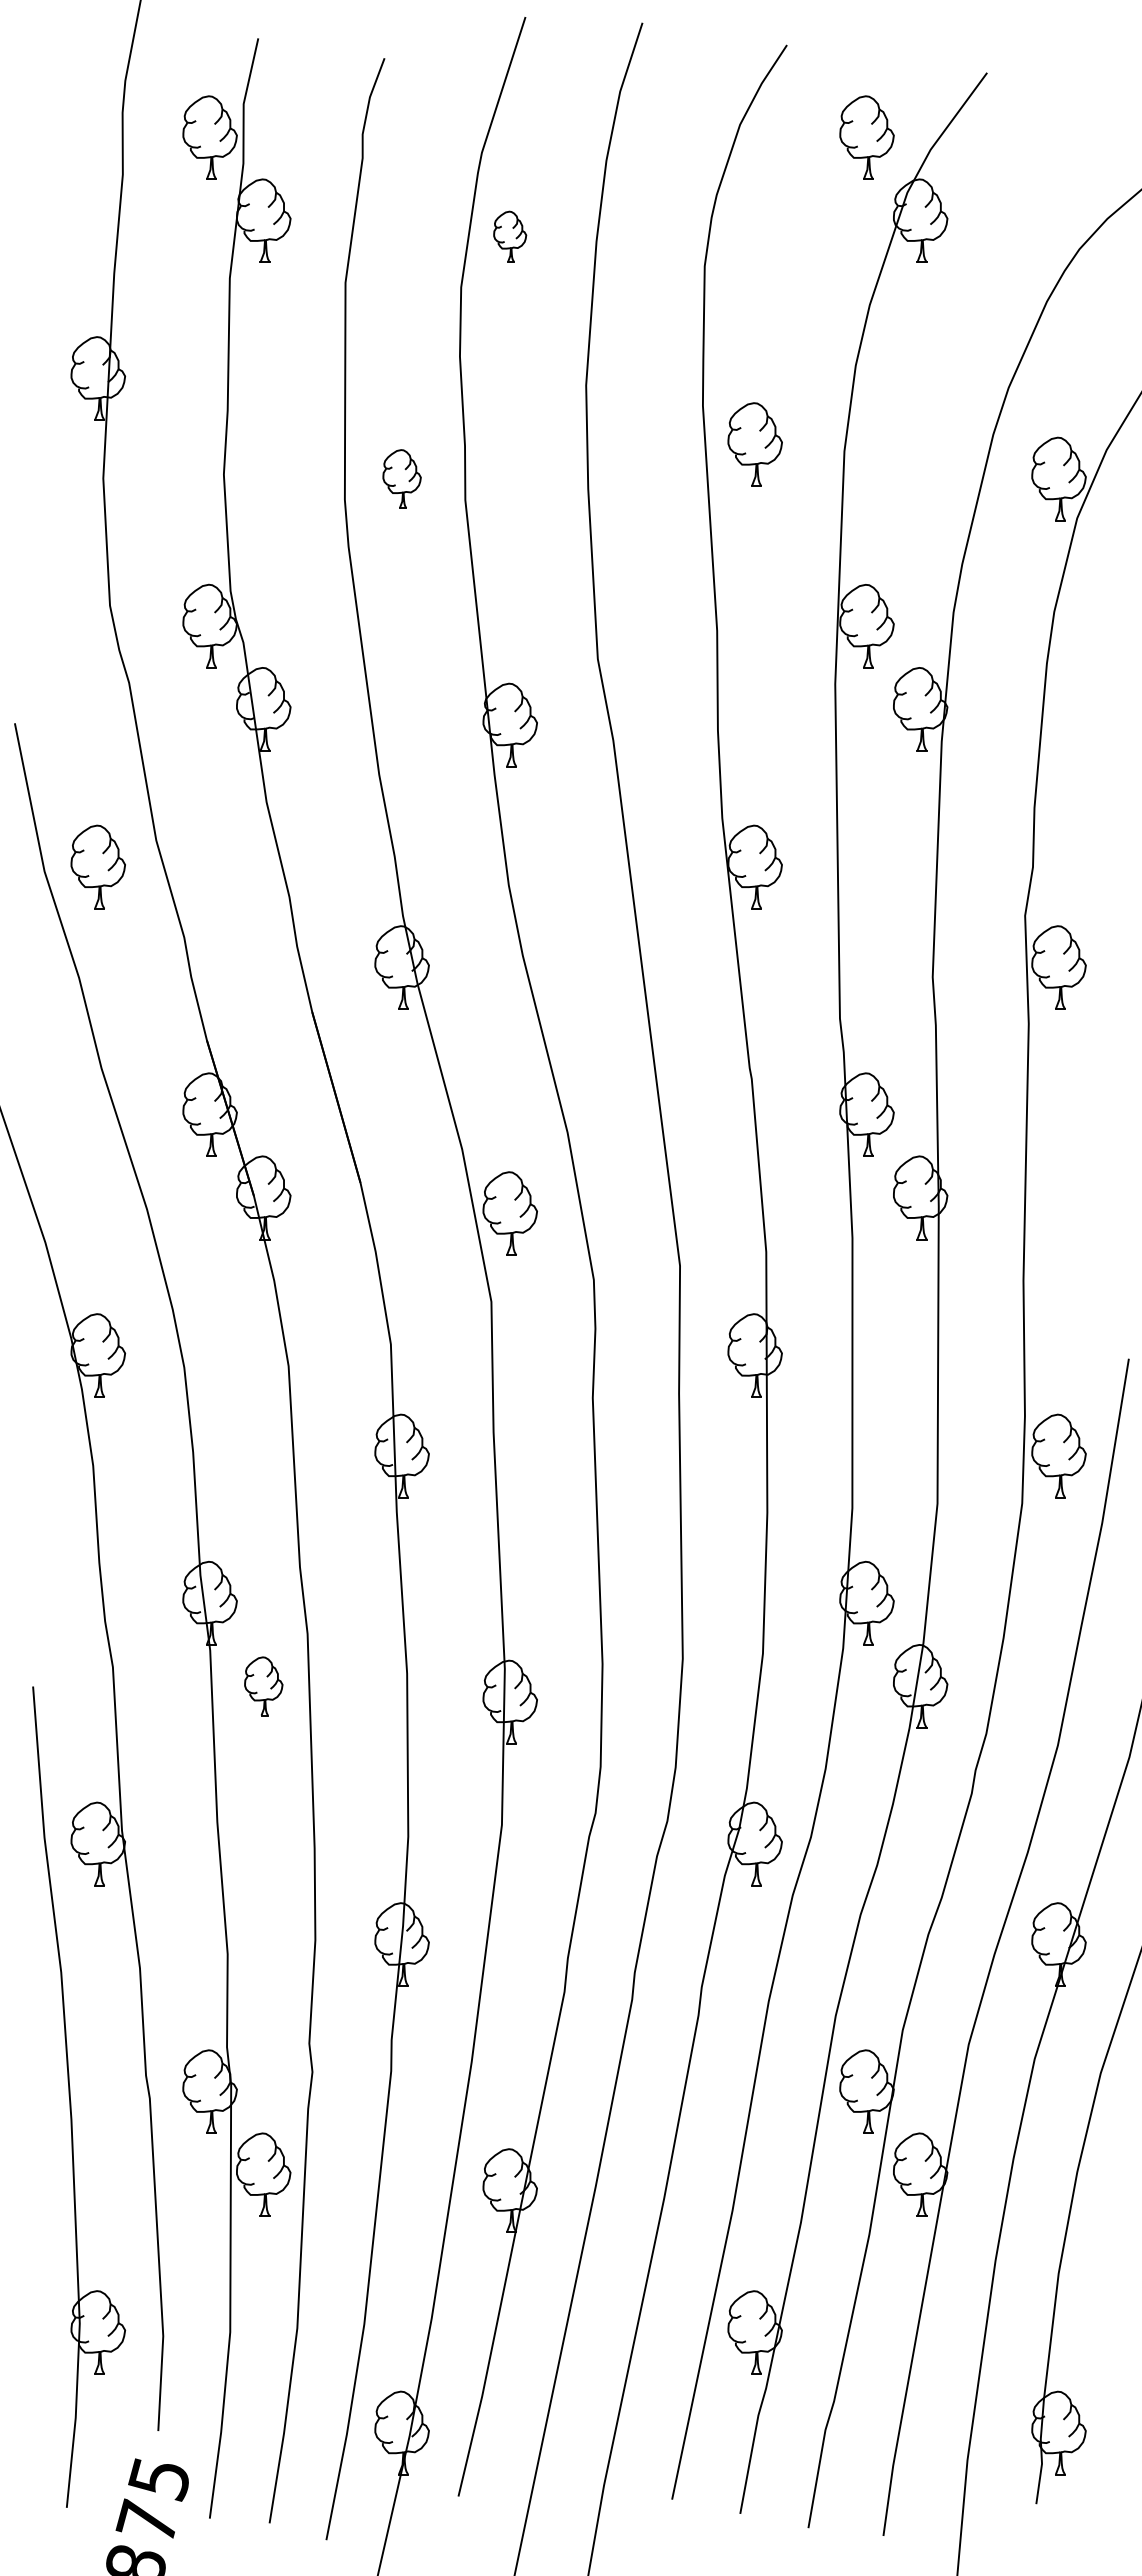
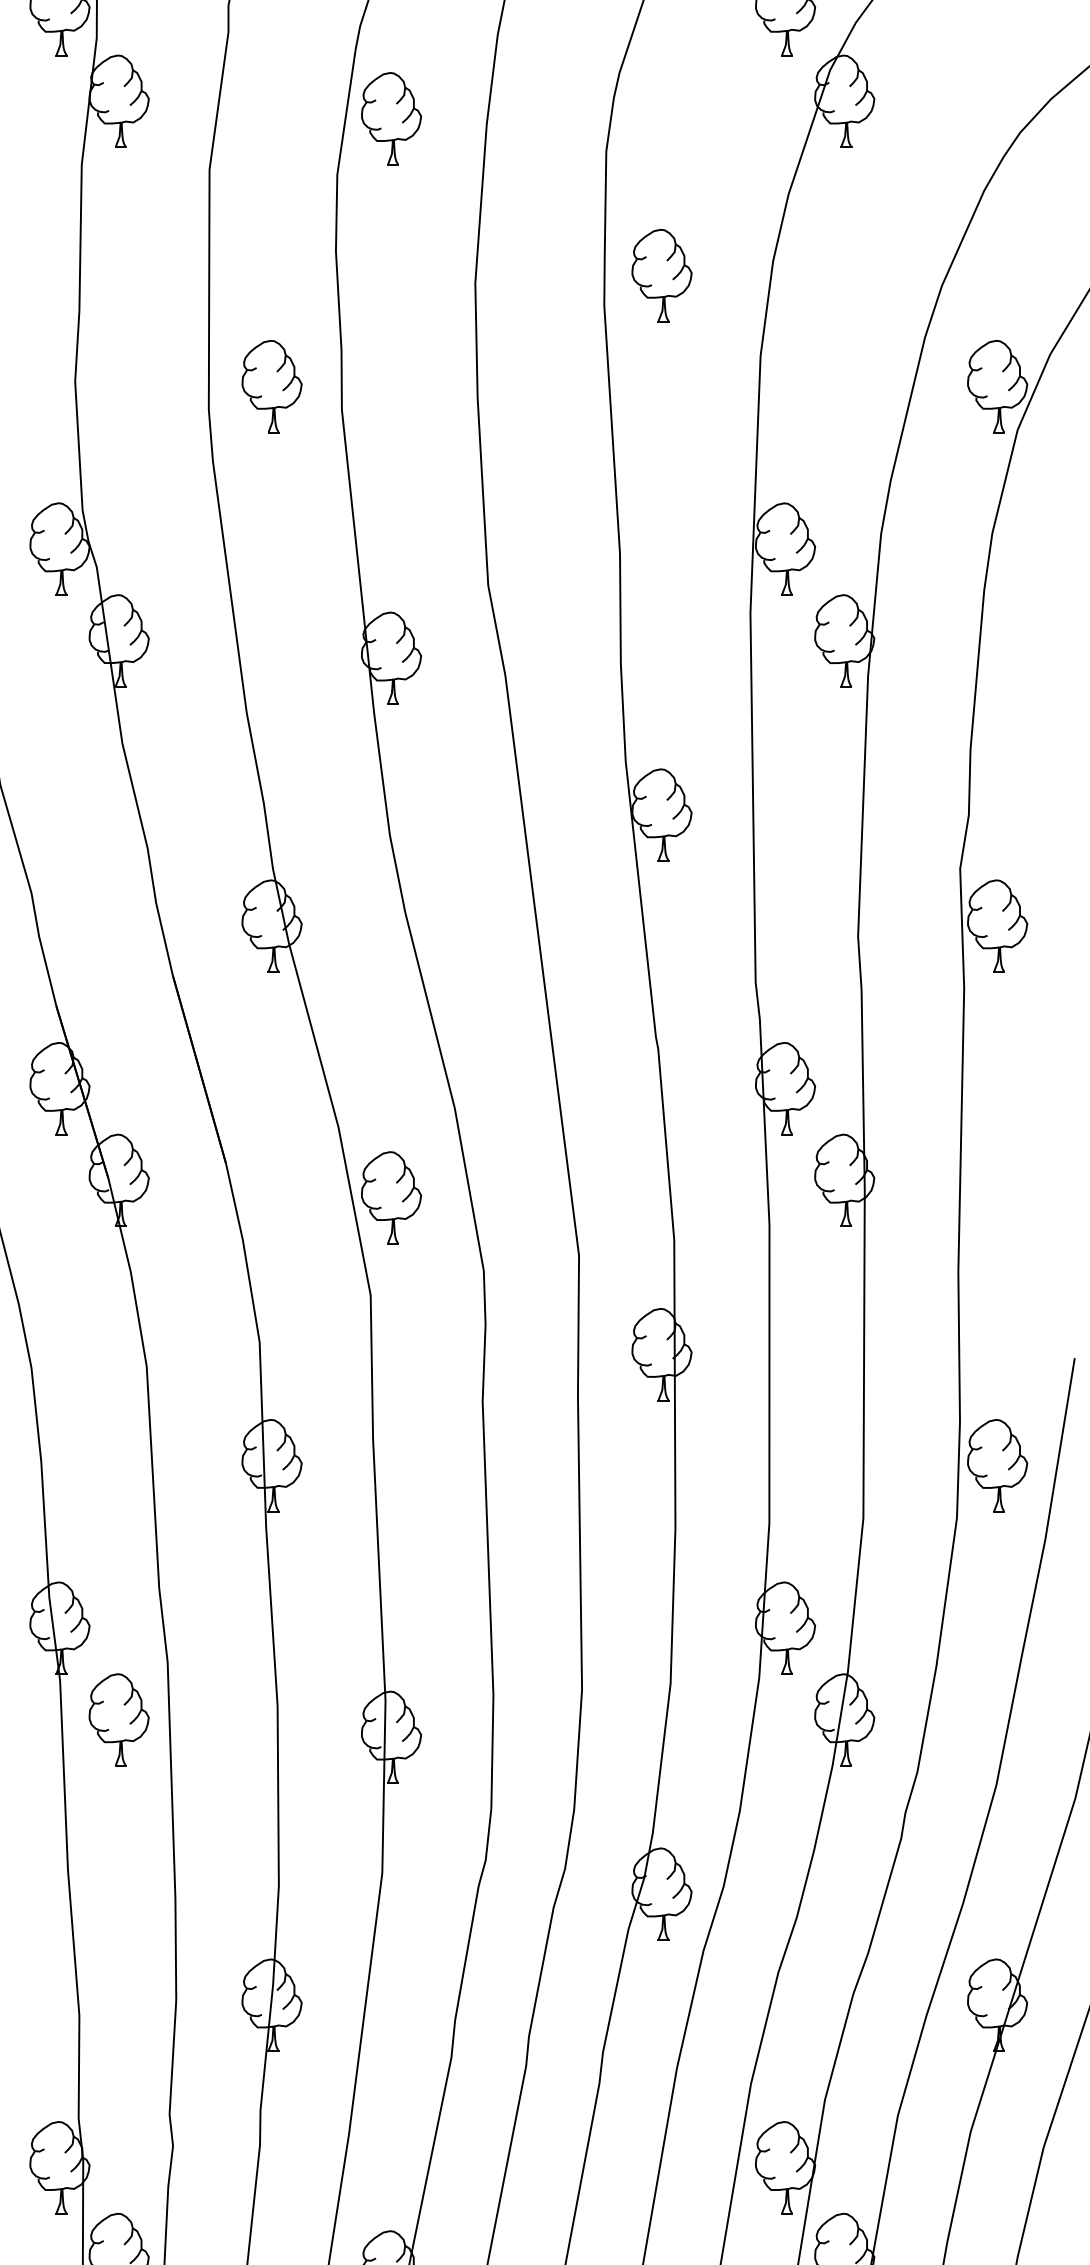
part: (509, 236) -> (390, 118), size x1.67
part: (754, 444) -> (661, 275), moved
part: (401, 478) -> (271, 385), size x1.43
part: (263, 1686) -> (118, 1720), size x1.43

